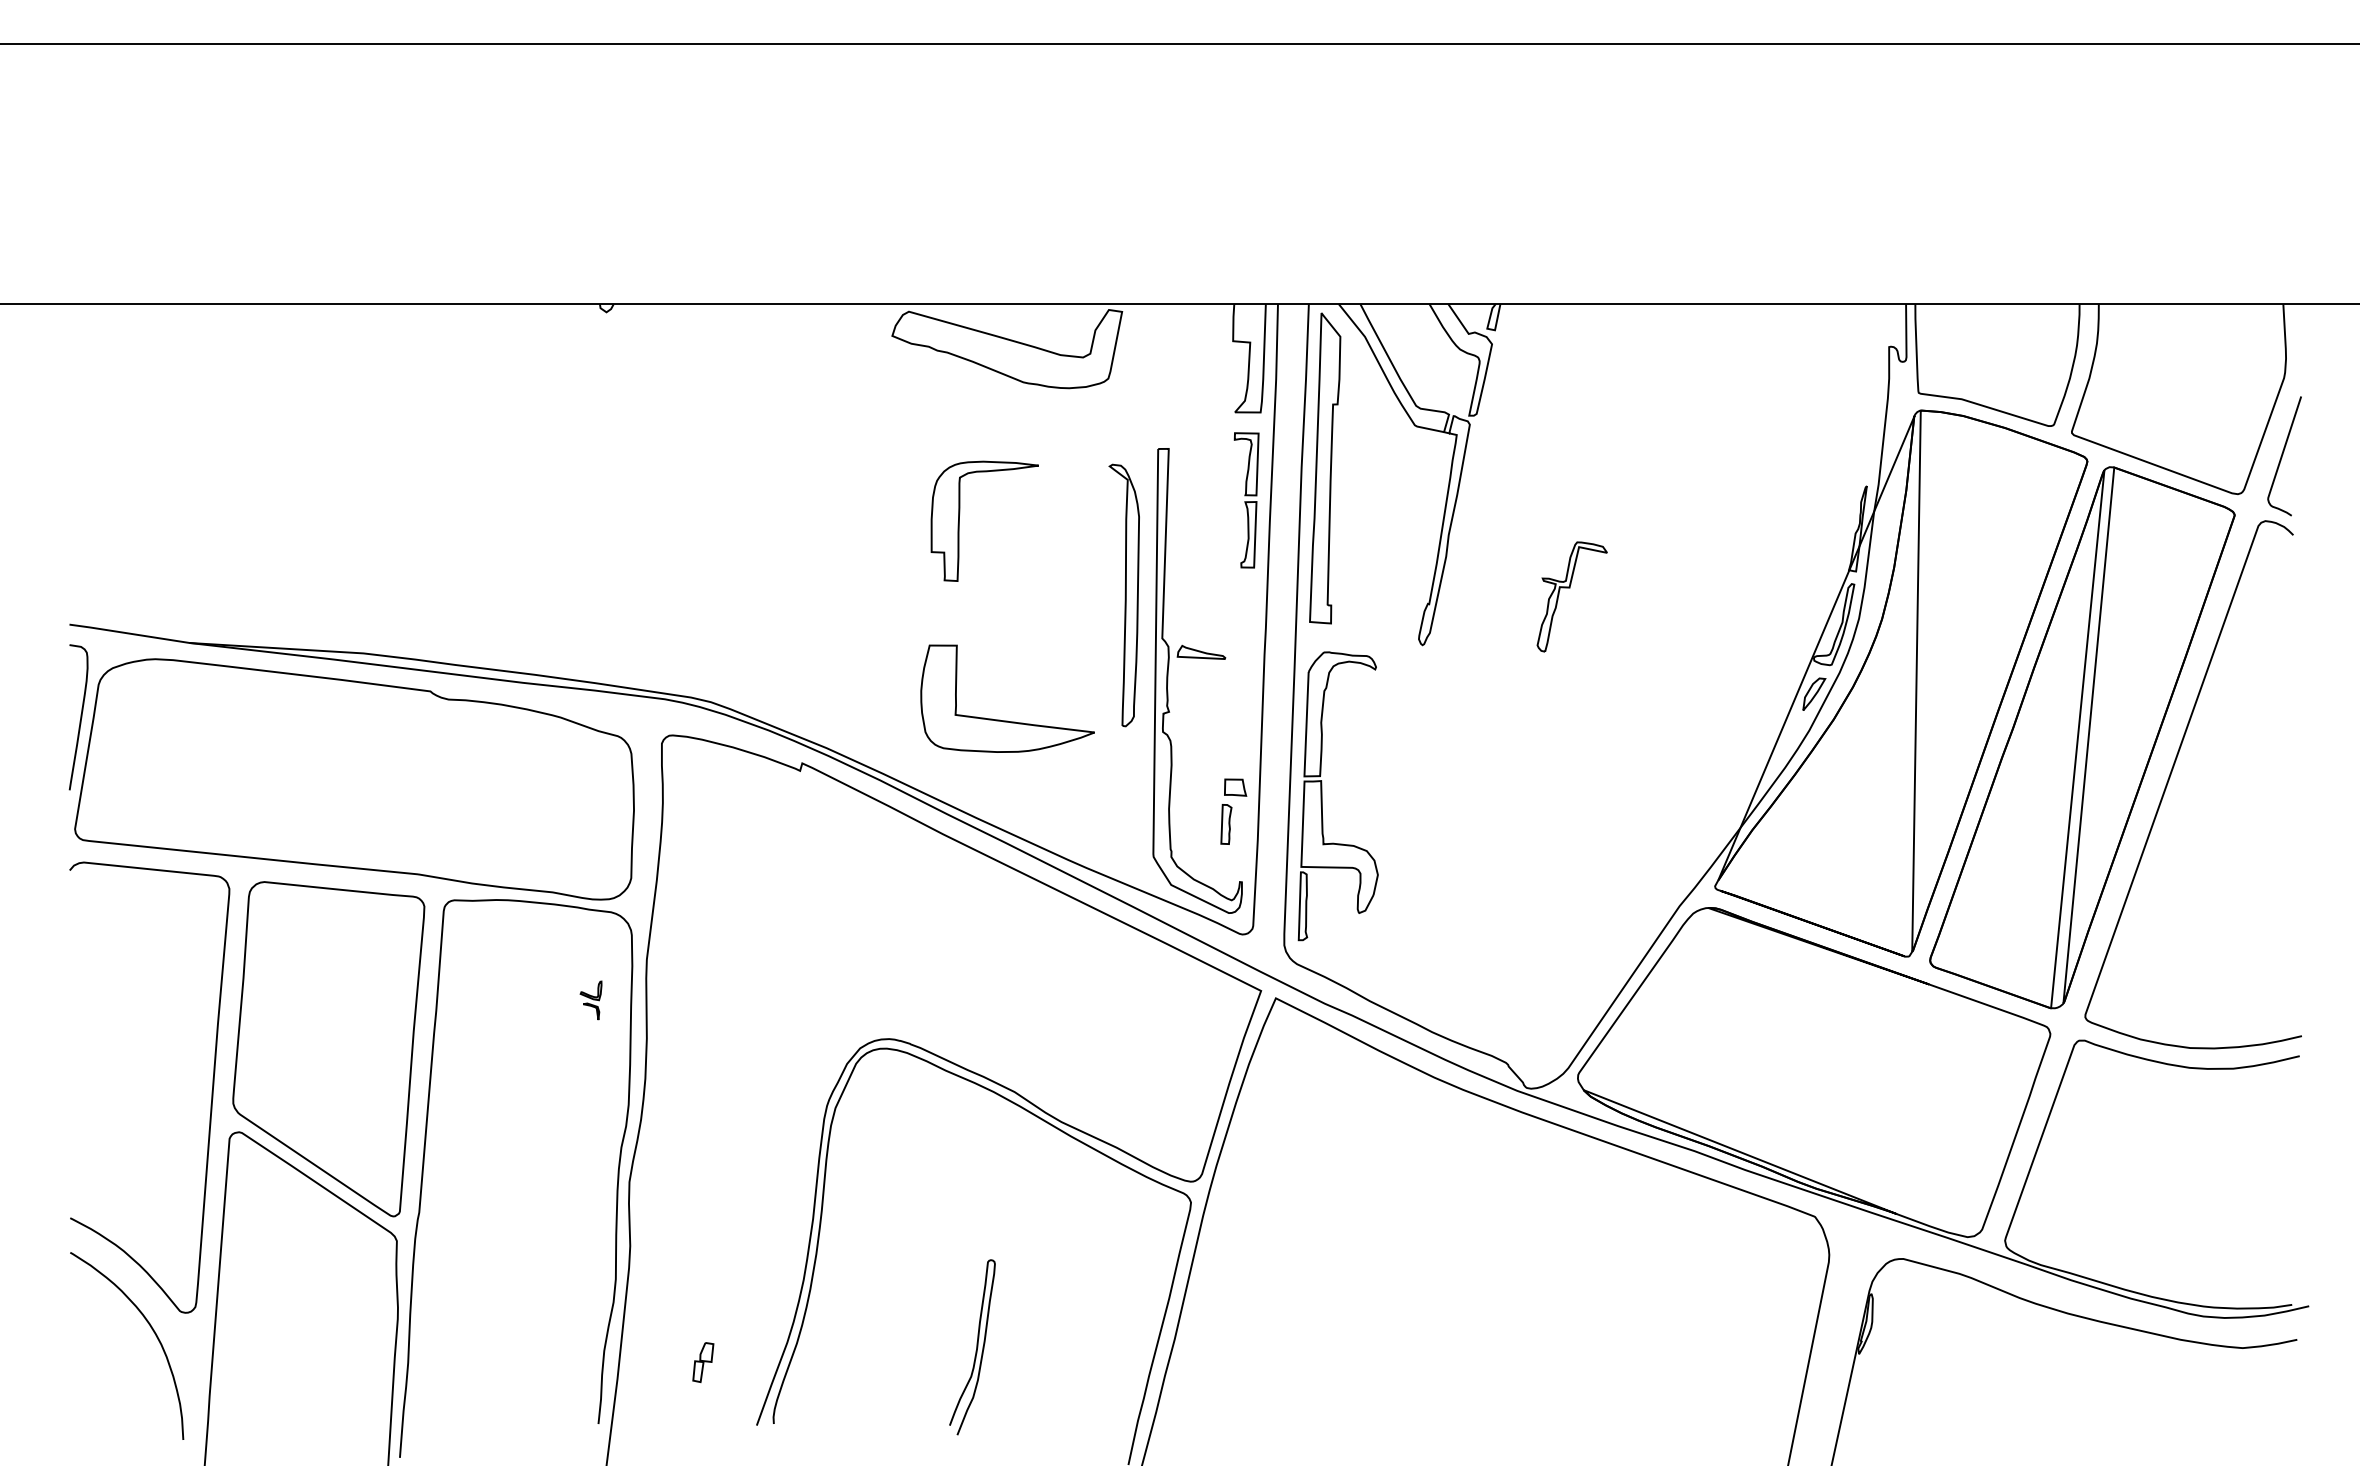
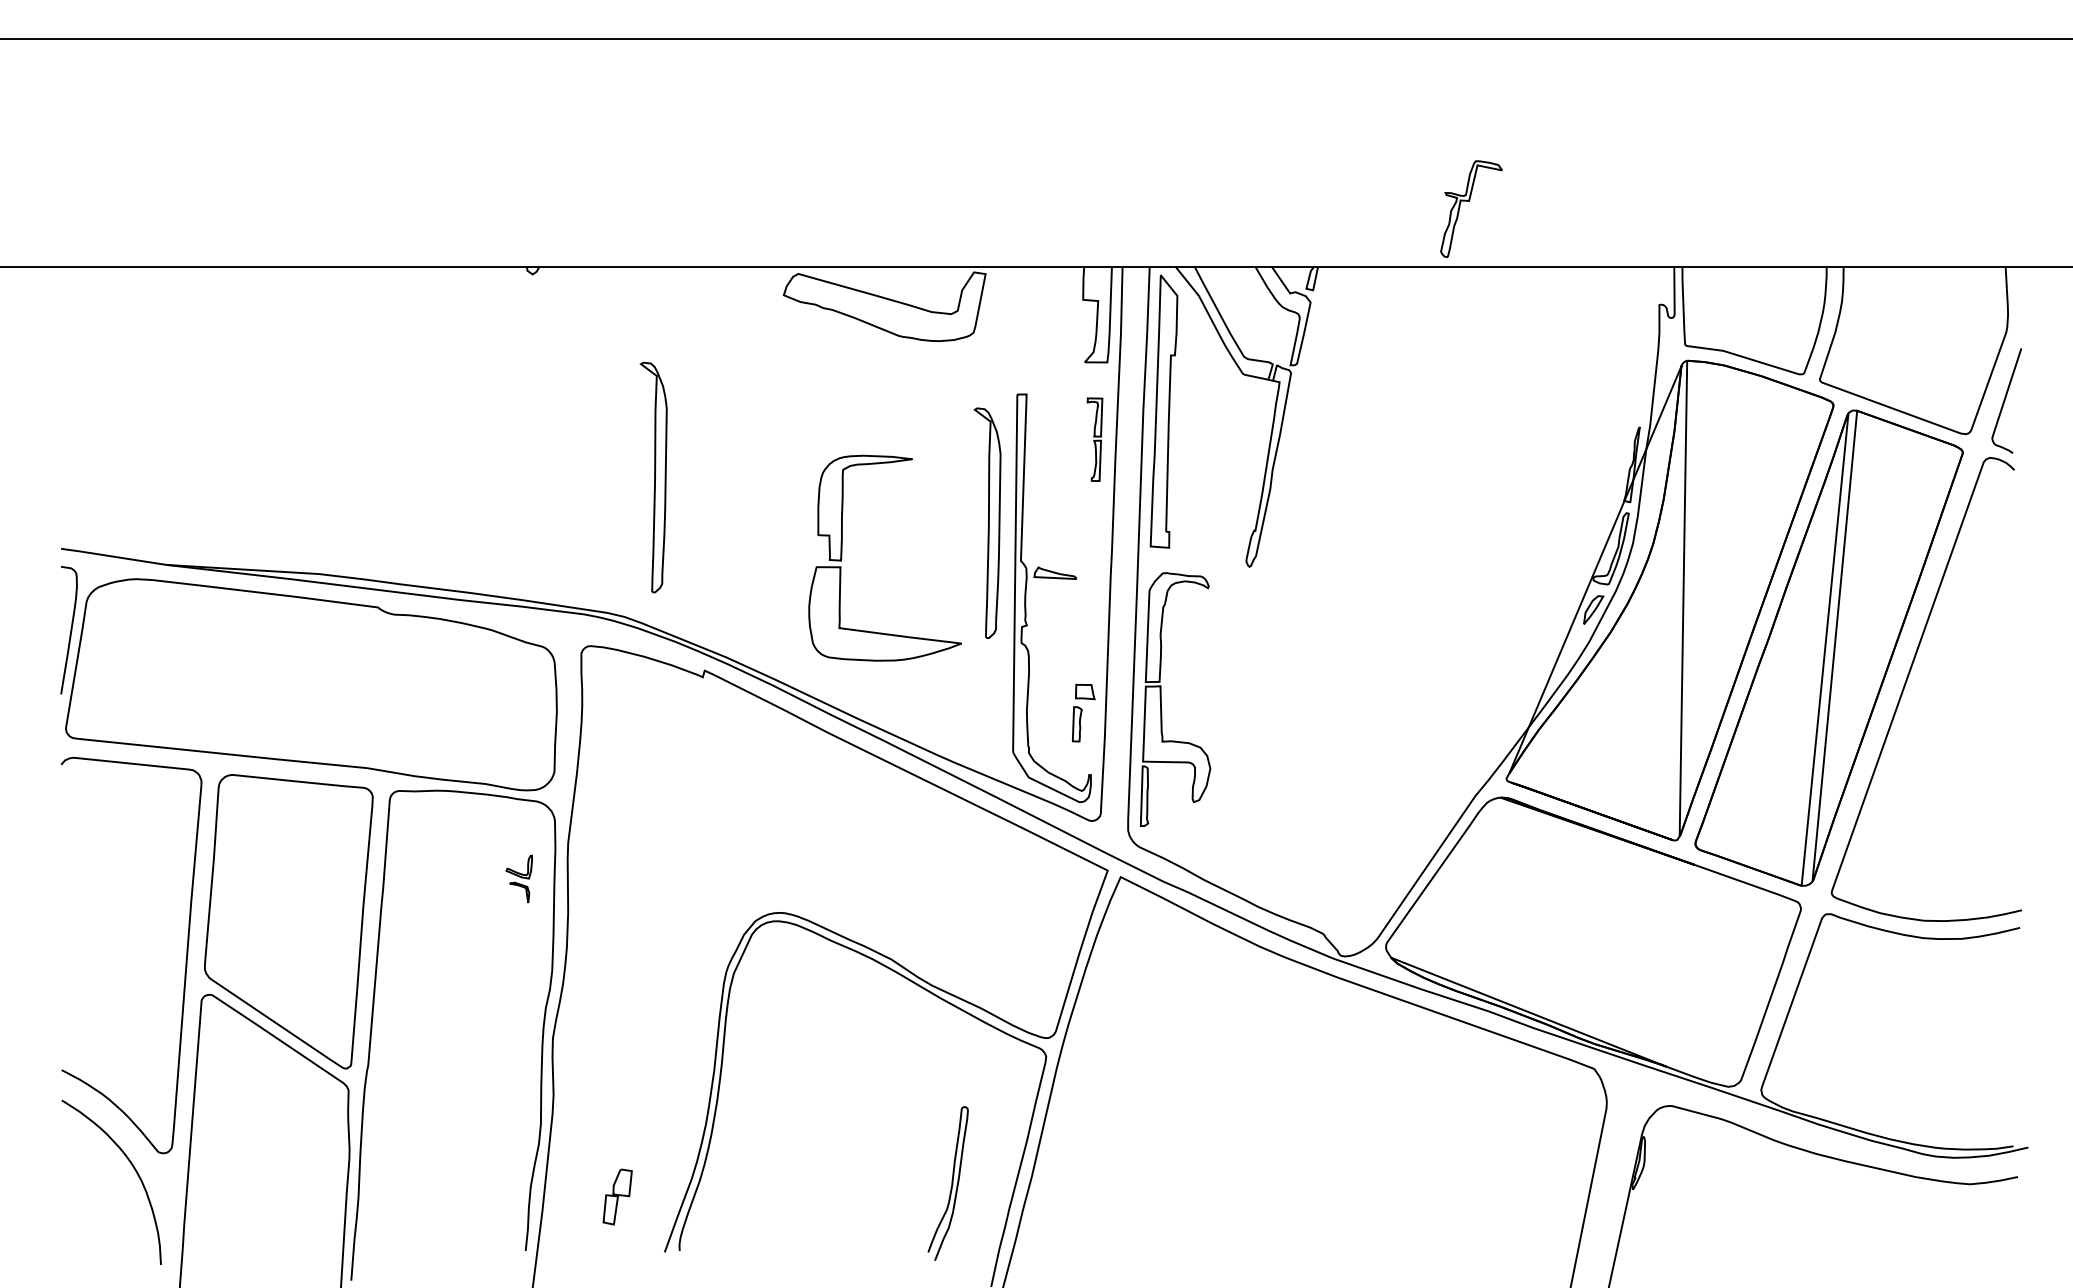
part: (1246, 500) -> (1094, 439), size x0.7
part: (960, 513) -> (843, 501), moved
part: (743, 543) -> (653, 477), added
part: (1570, 588) -> (1469, 201), moved
part: (590, 1000) -> (518, 878), size x1.4
curve: (976, 1347) -> (951, 1183), moved
part: (703, 1362) -> (617, 1196), size x1.6

